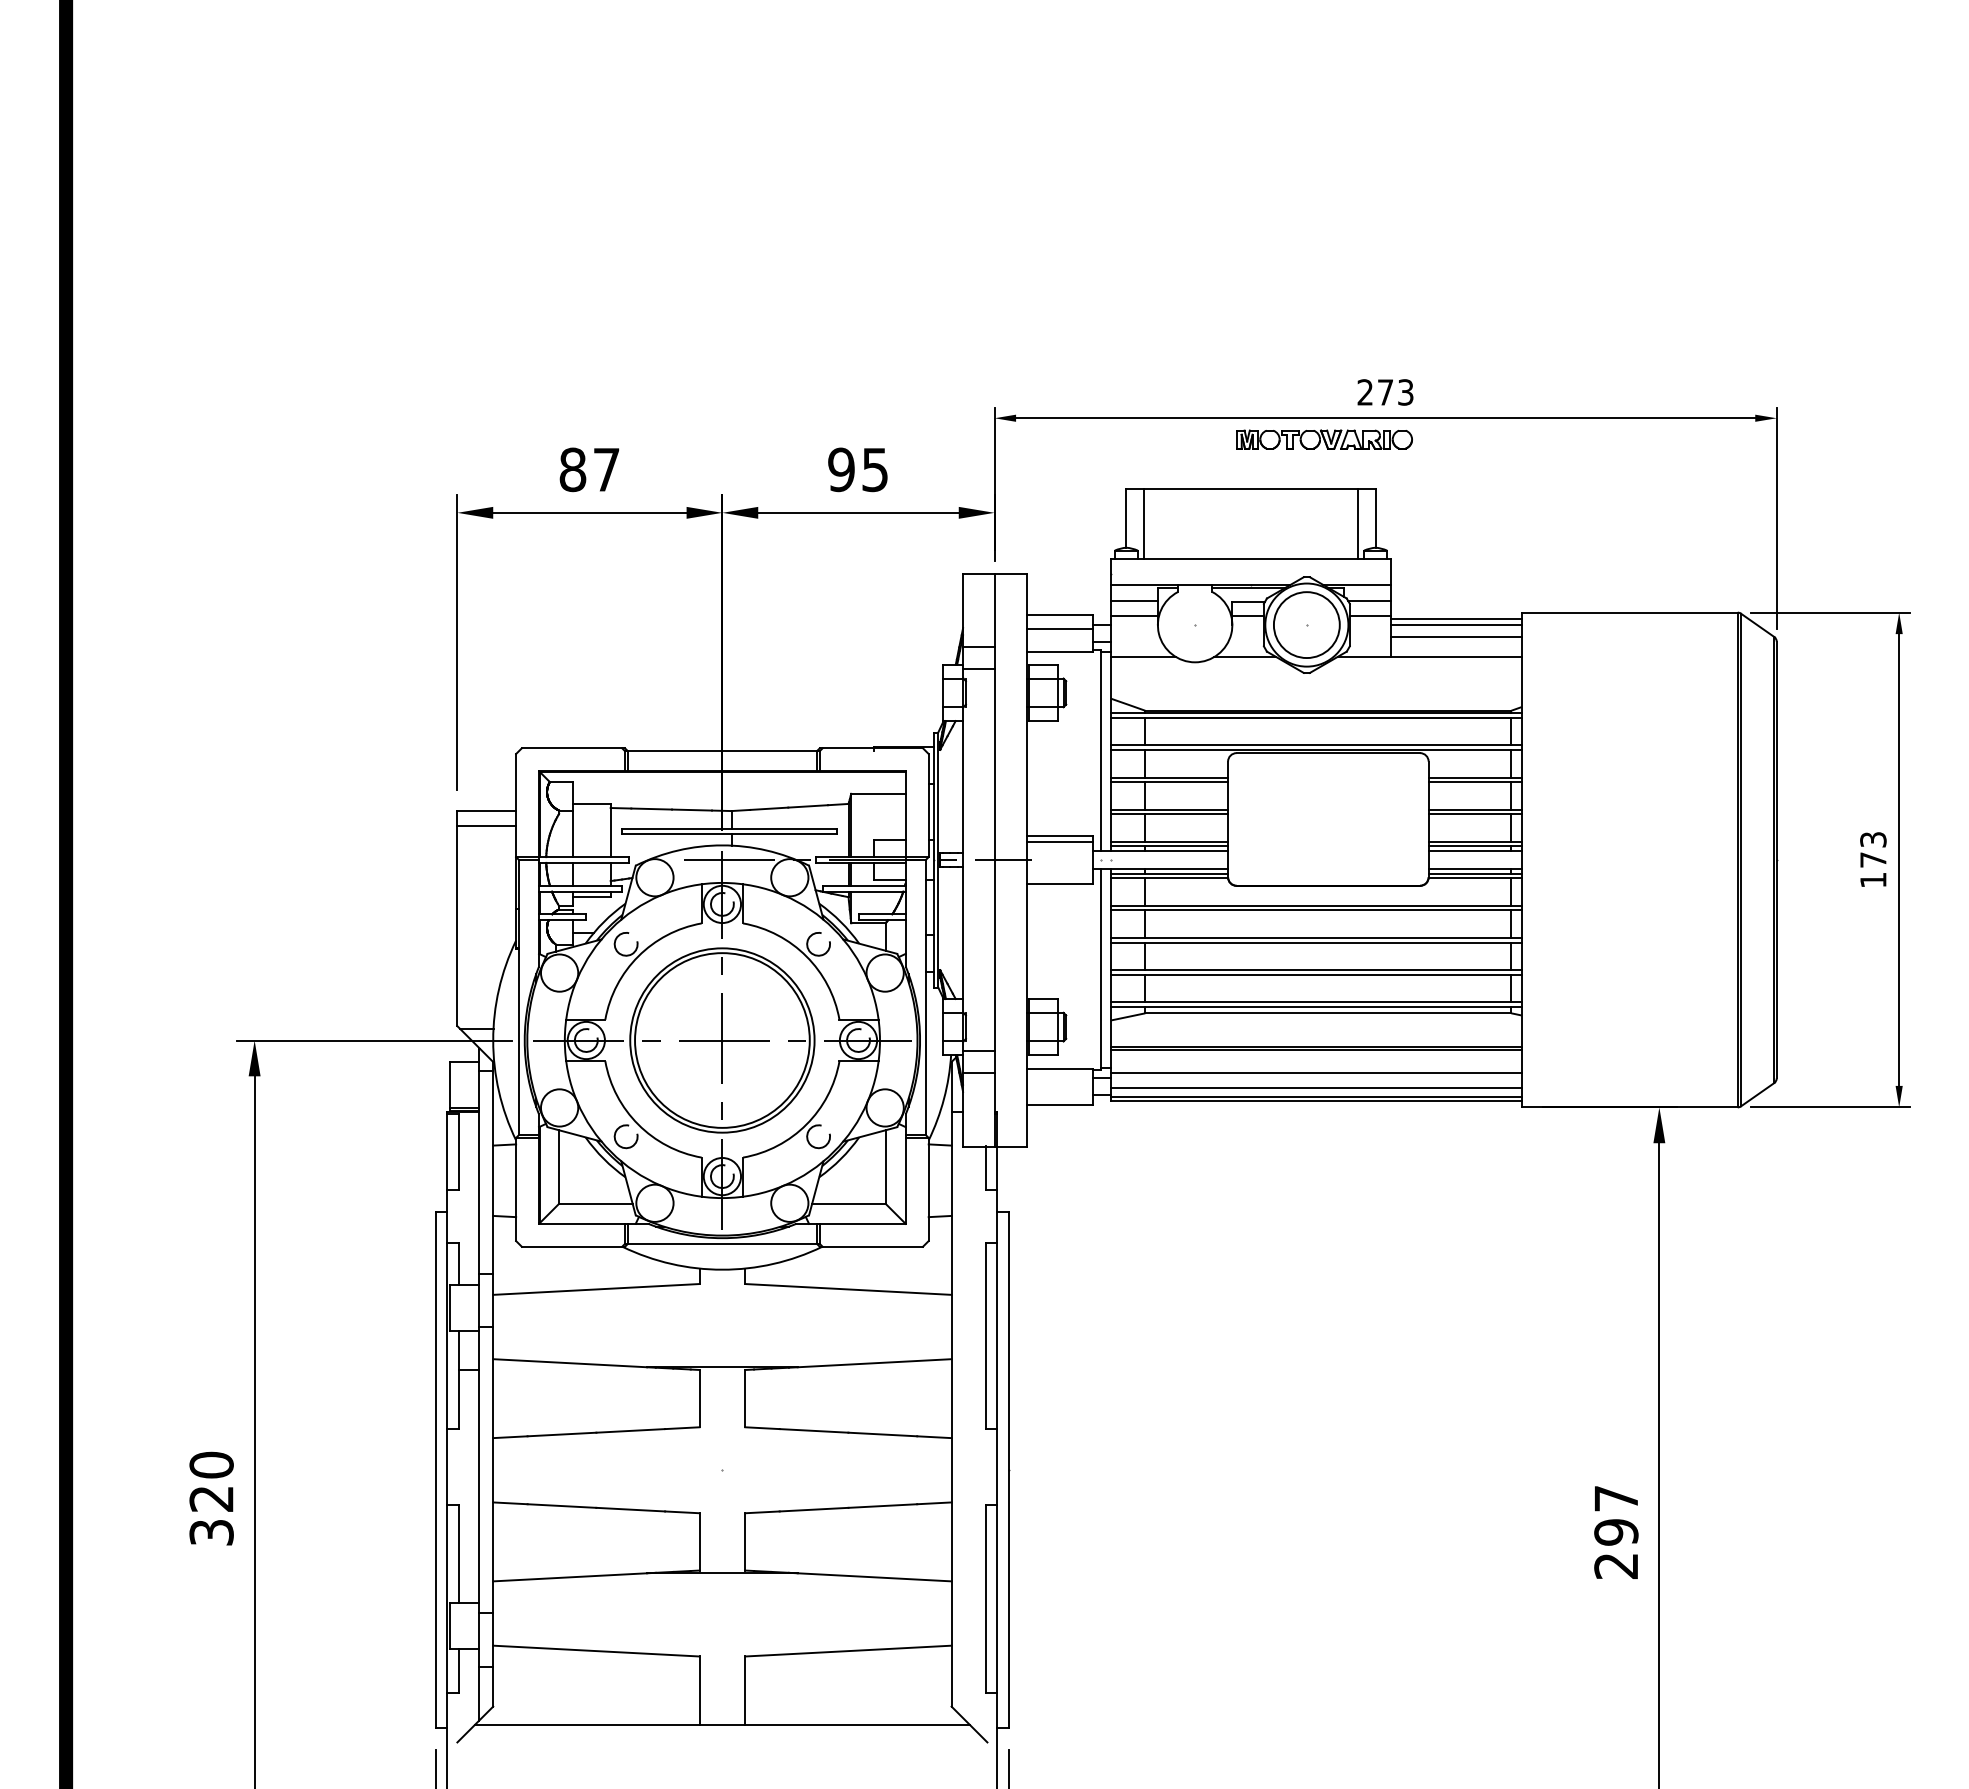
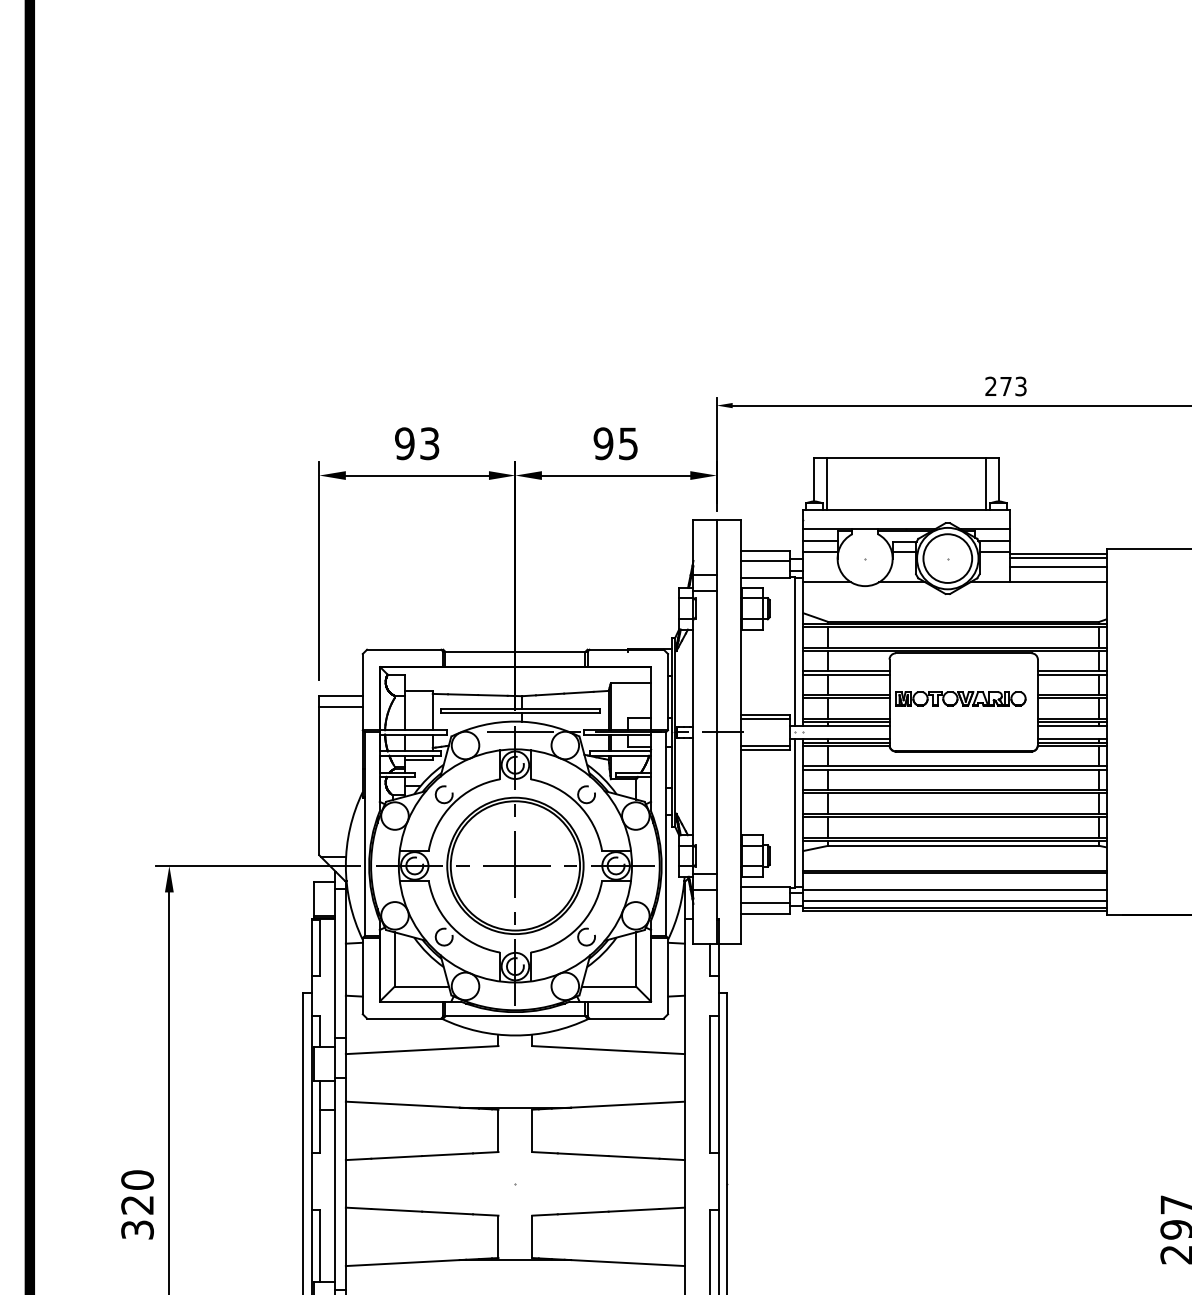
part: (1324, 439) -> (960, 698), moved
text: (589, 469) -> (417, 443), 87 -> 93
line: (1059, 878) -> (764, 746), added
line: (1059, 1091) -> (764, 903), added

